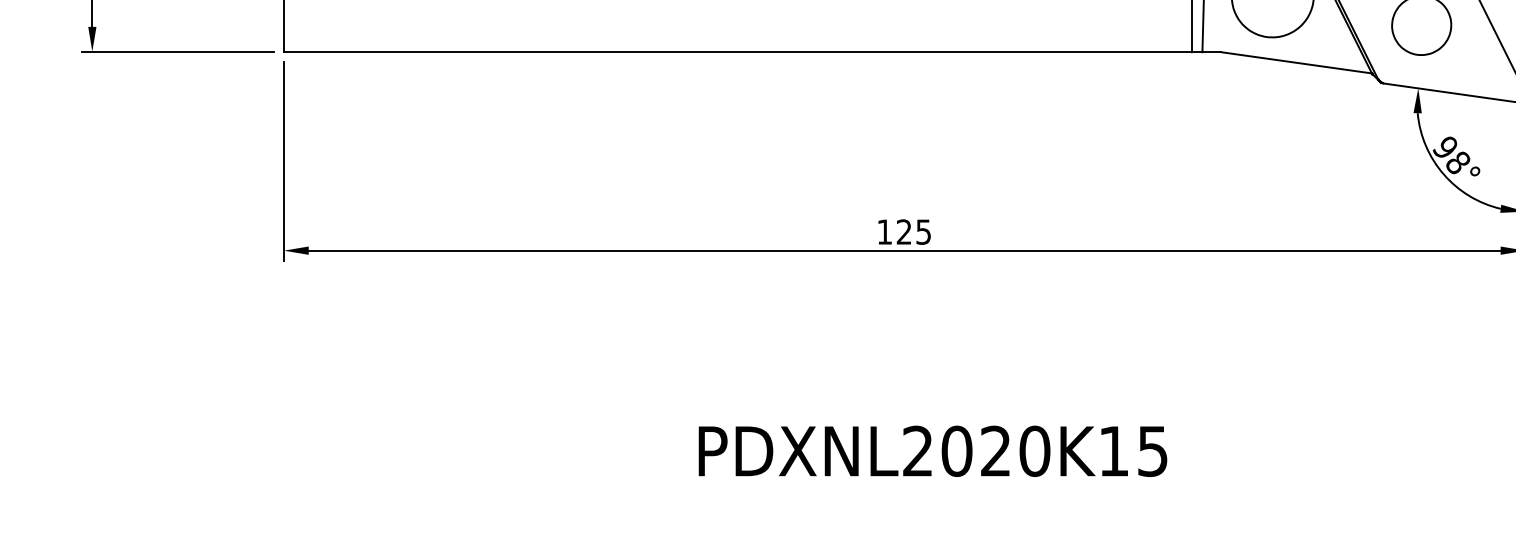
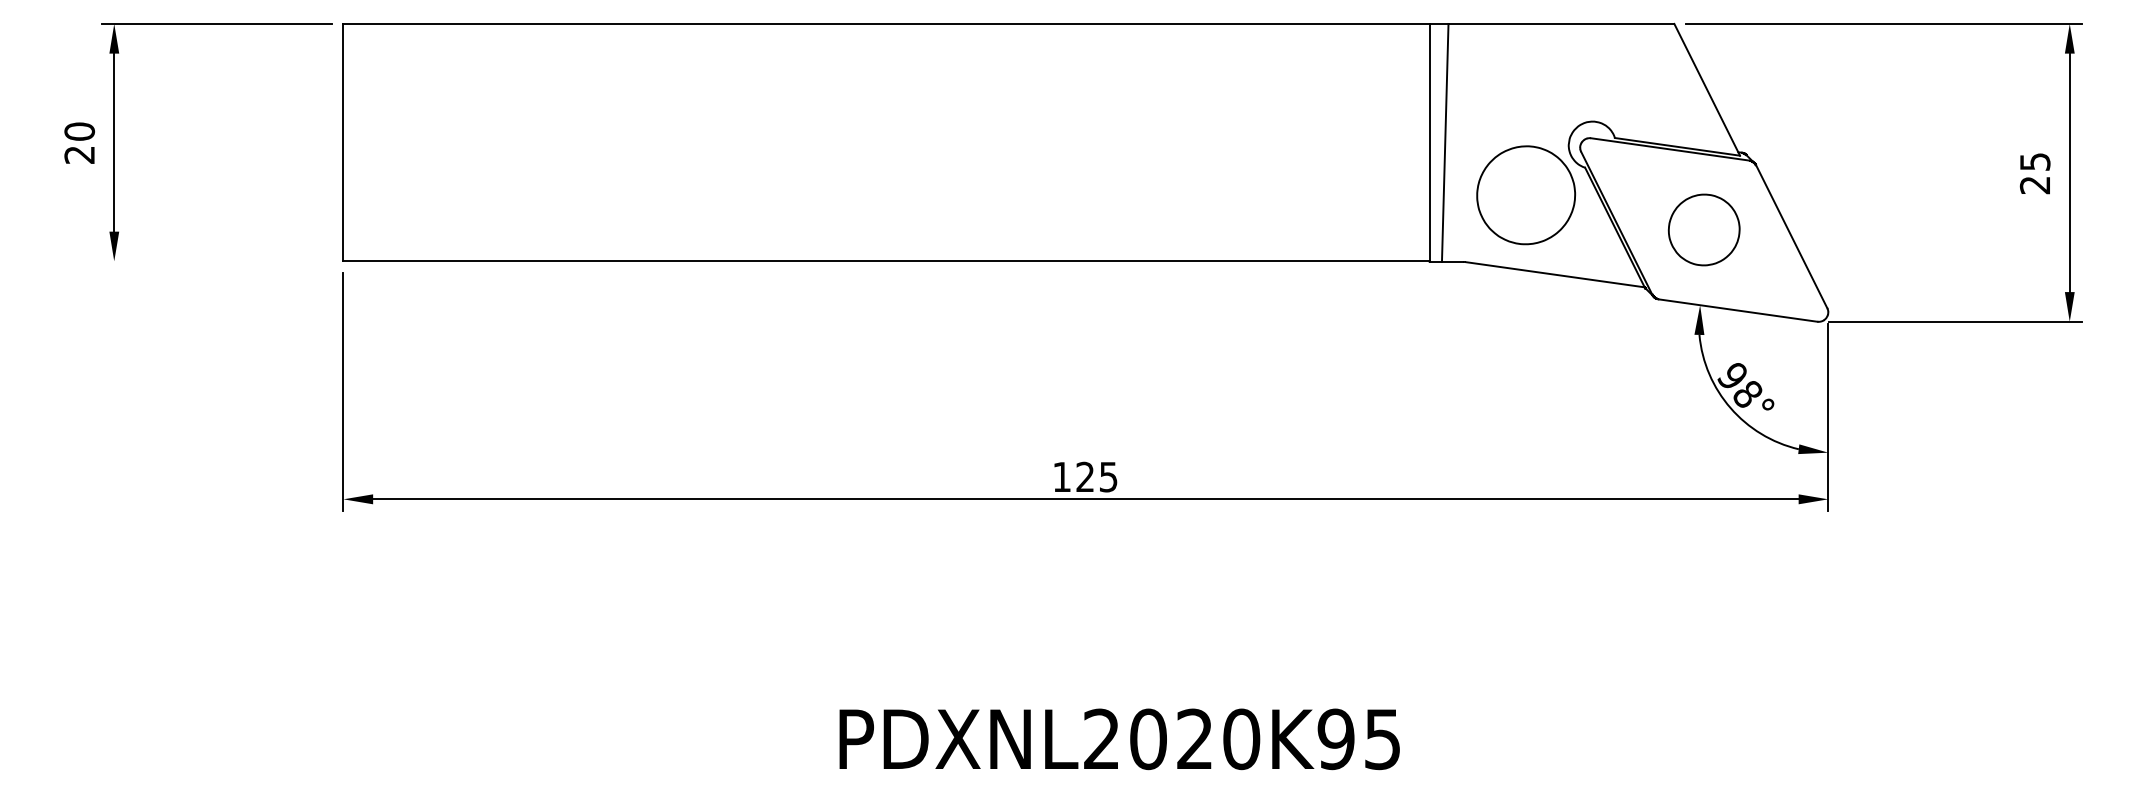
line: (177, 51) -> (216, 261), removed
text: (1113, 451) -> (1335, 739), PDXNL2020K15 -> PDXNL2020K95

